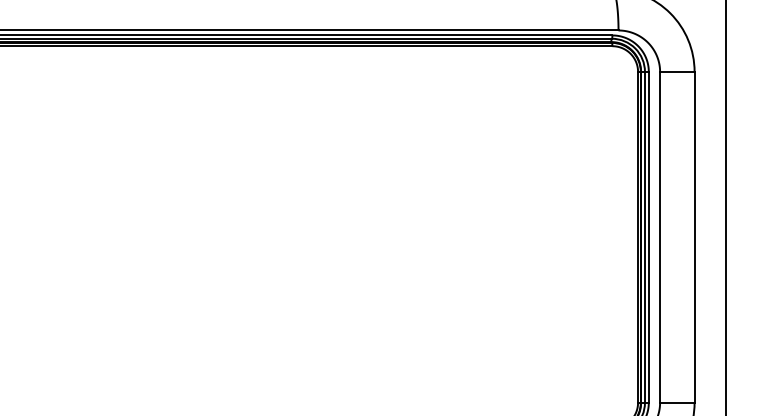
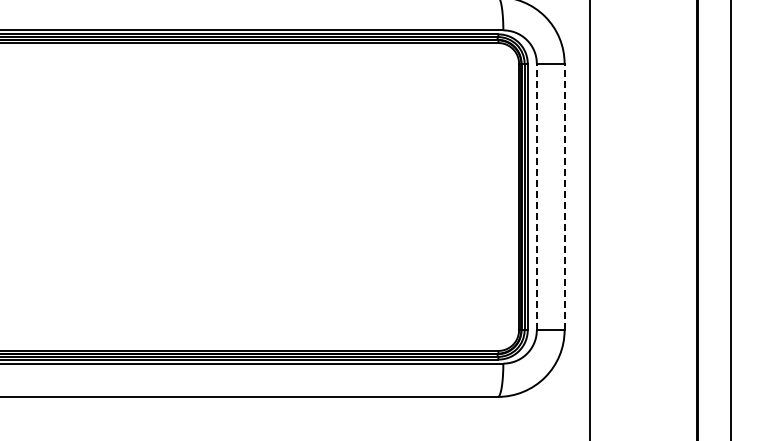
line: (659, 236) -> (536, 196), solid -> dashed
line: (694, 236) -> (564, 196), solid -> dashed

